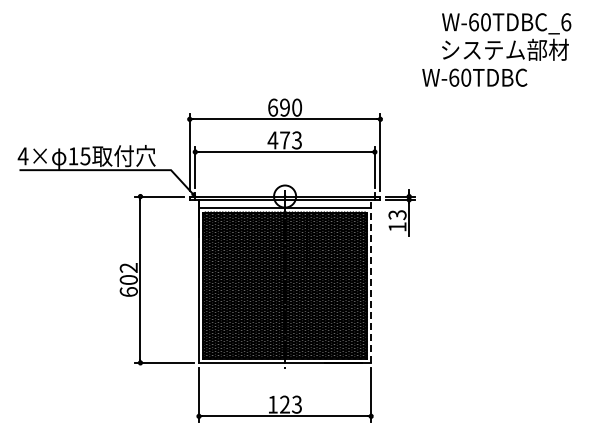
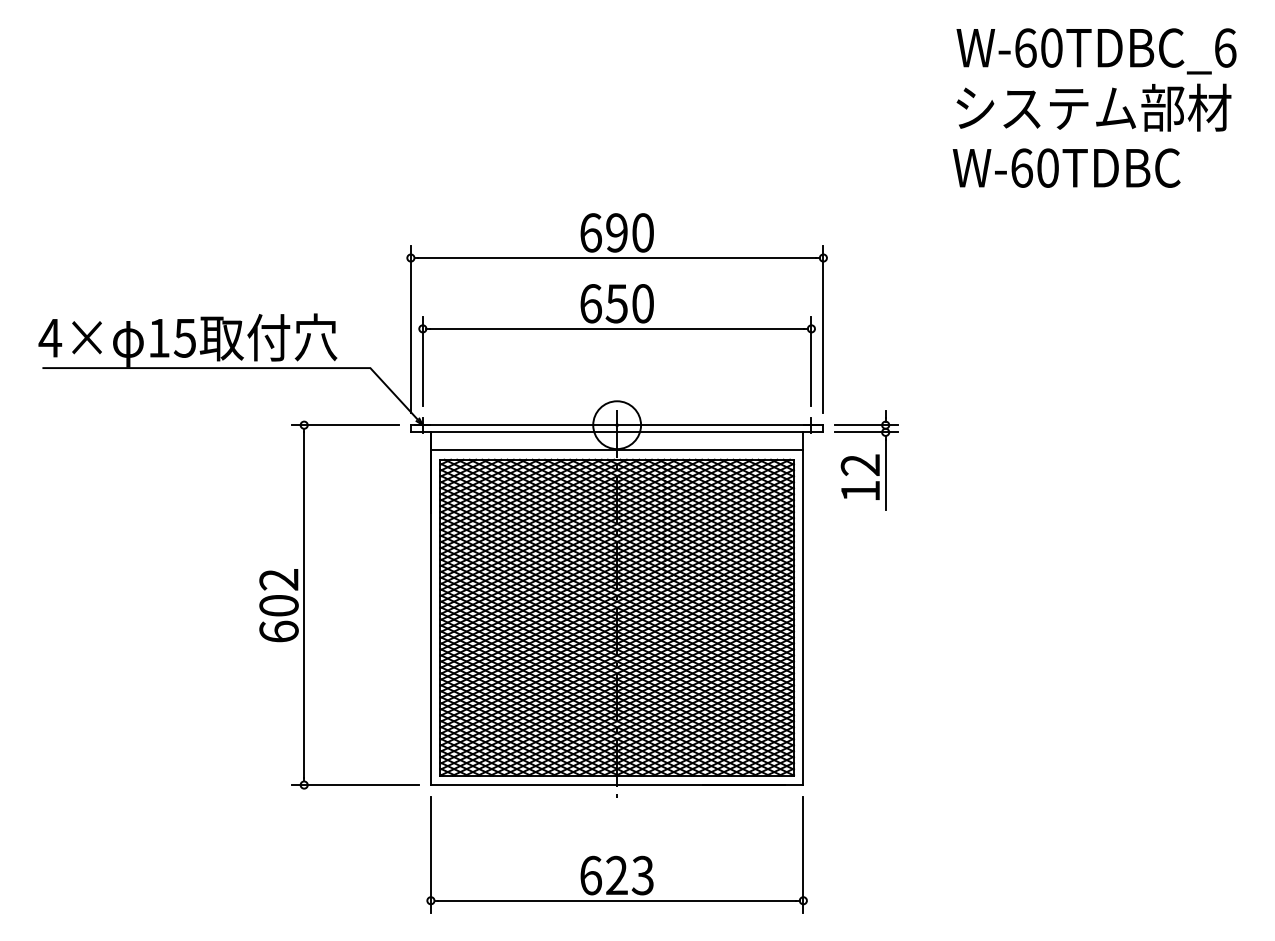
text: (474, 77) -> (1065, 167), moved
text: (284, 140) -> (615, 303), 473 -> 650
text: (397, 215) -> (860, 466), 13 -> 12
line: (371, 280) -> (804, 606), dashed -> solid
text: (273, 404) -> (592, 875), 123 -> 623

